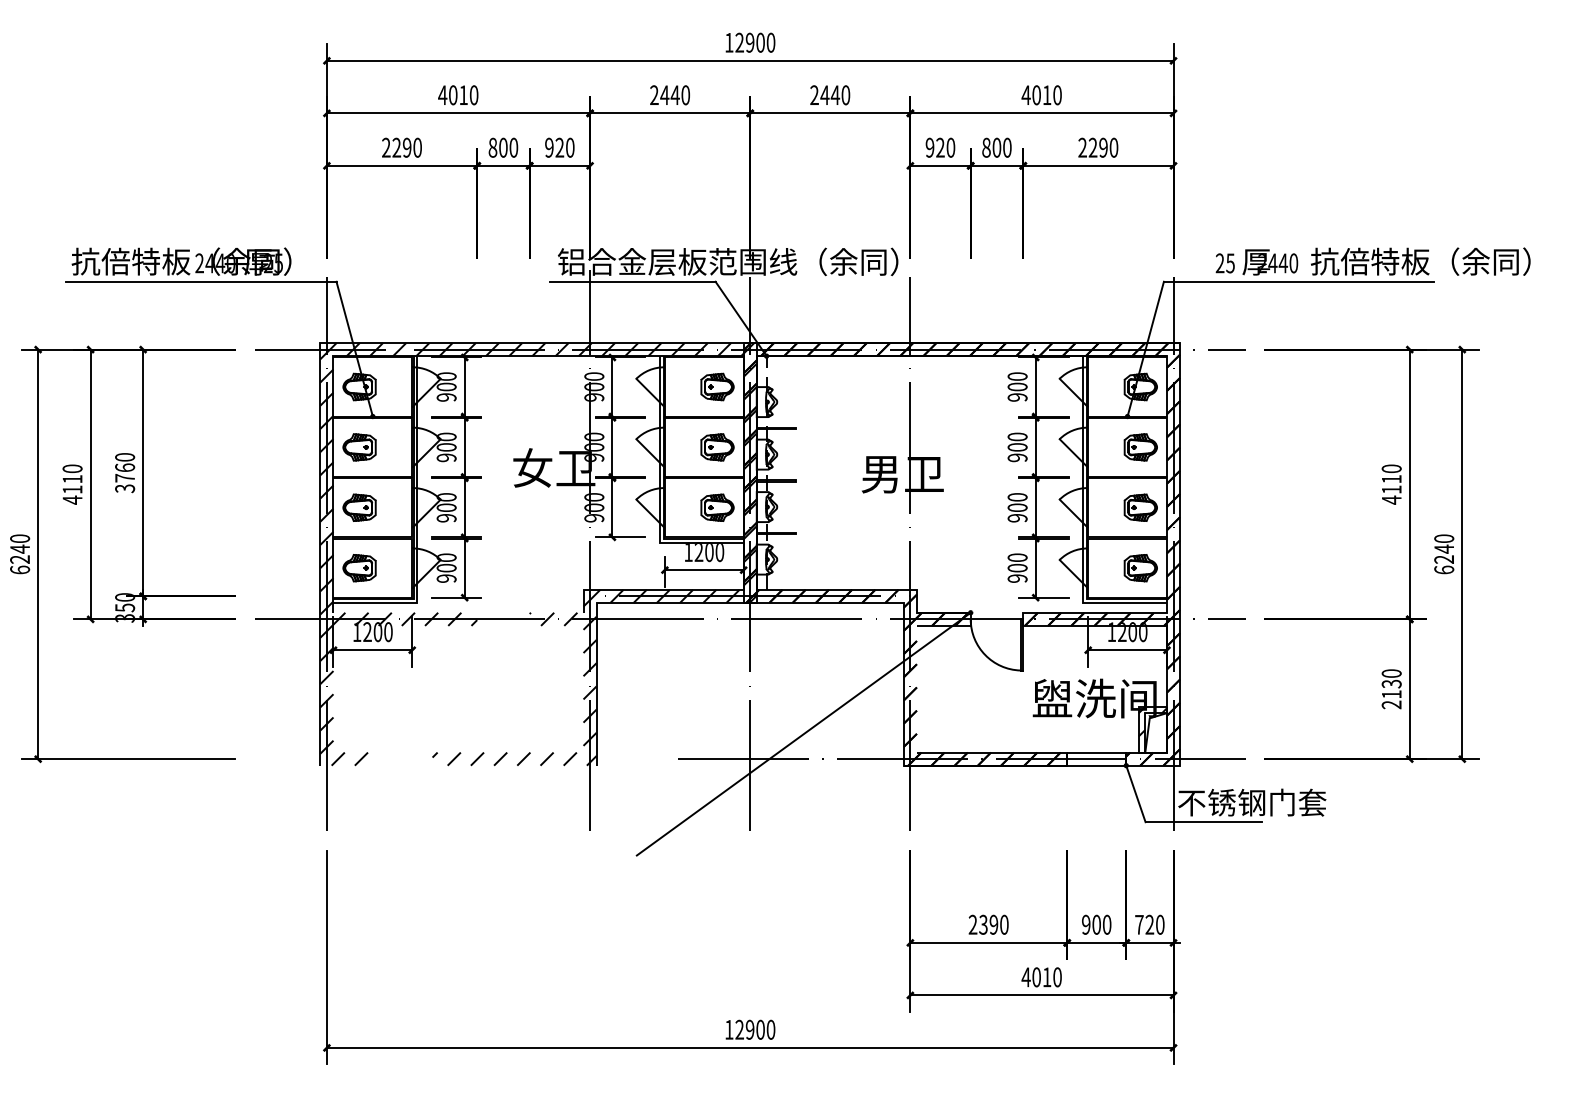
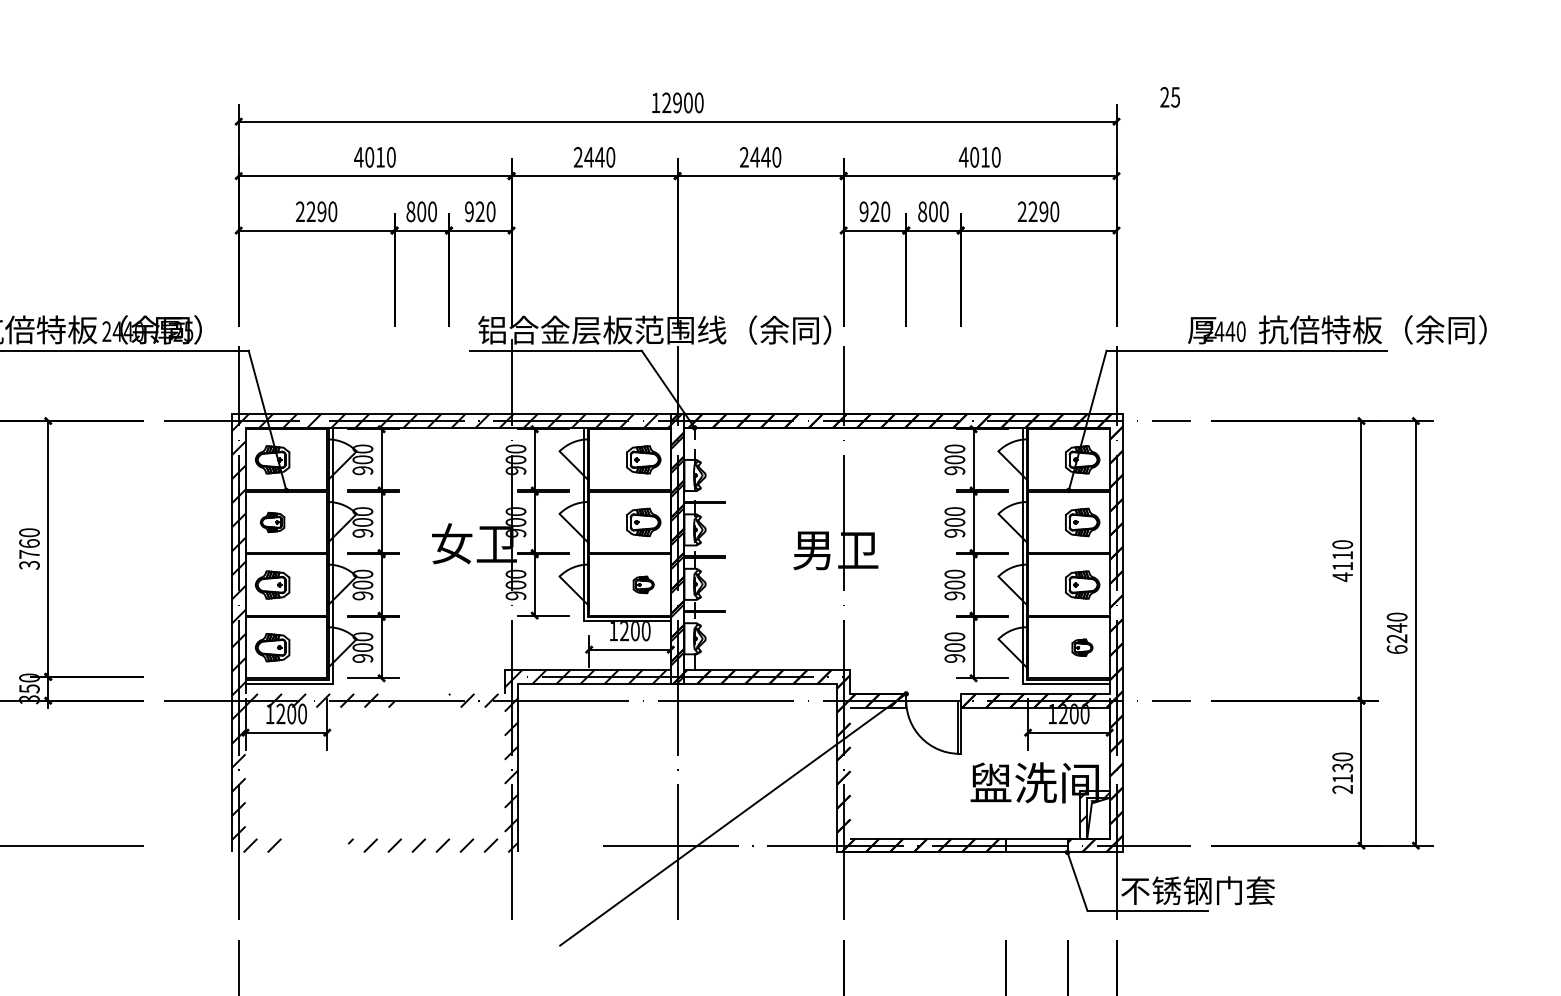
text: (1224, 263) -> (1169, 97), moved
part: (359, 447) -> (272, 522), size x0.7
part: (717, 507) -> (643, 584), size x0.6
part: (1140, 568) -> (1082, 648), size x0.6

